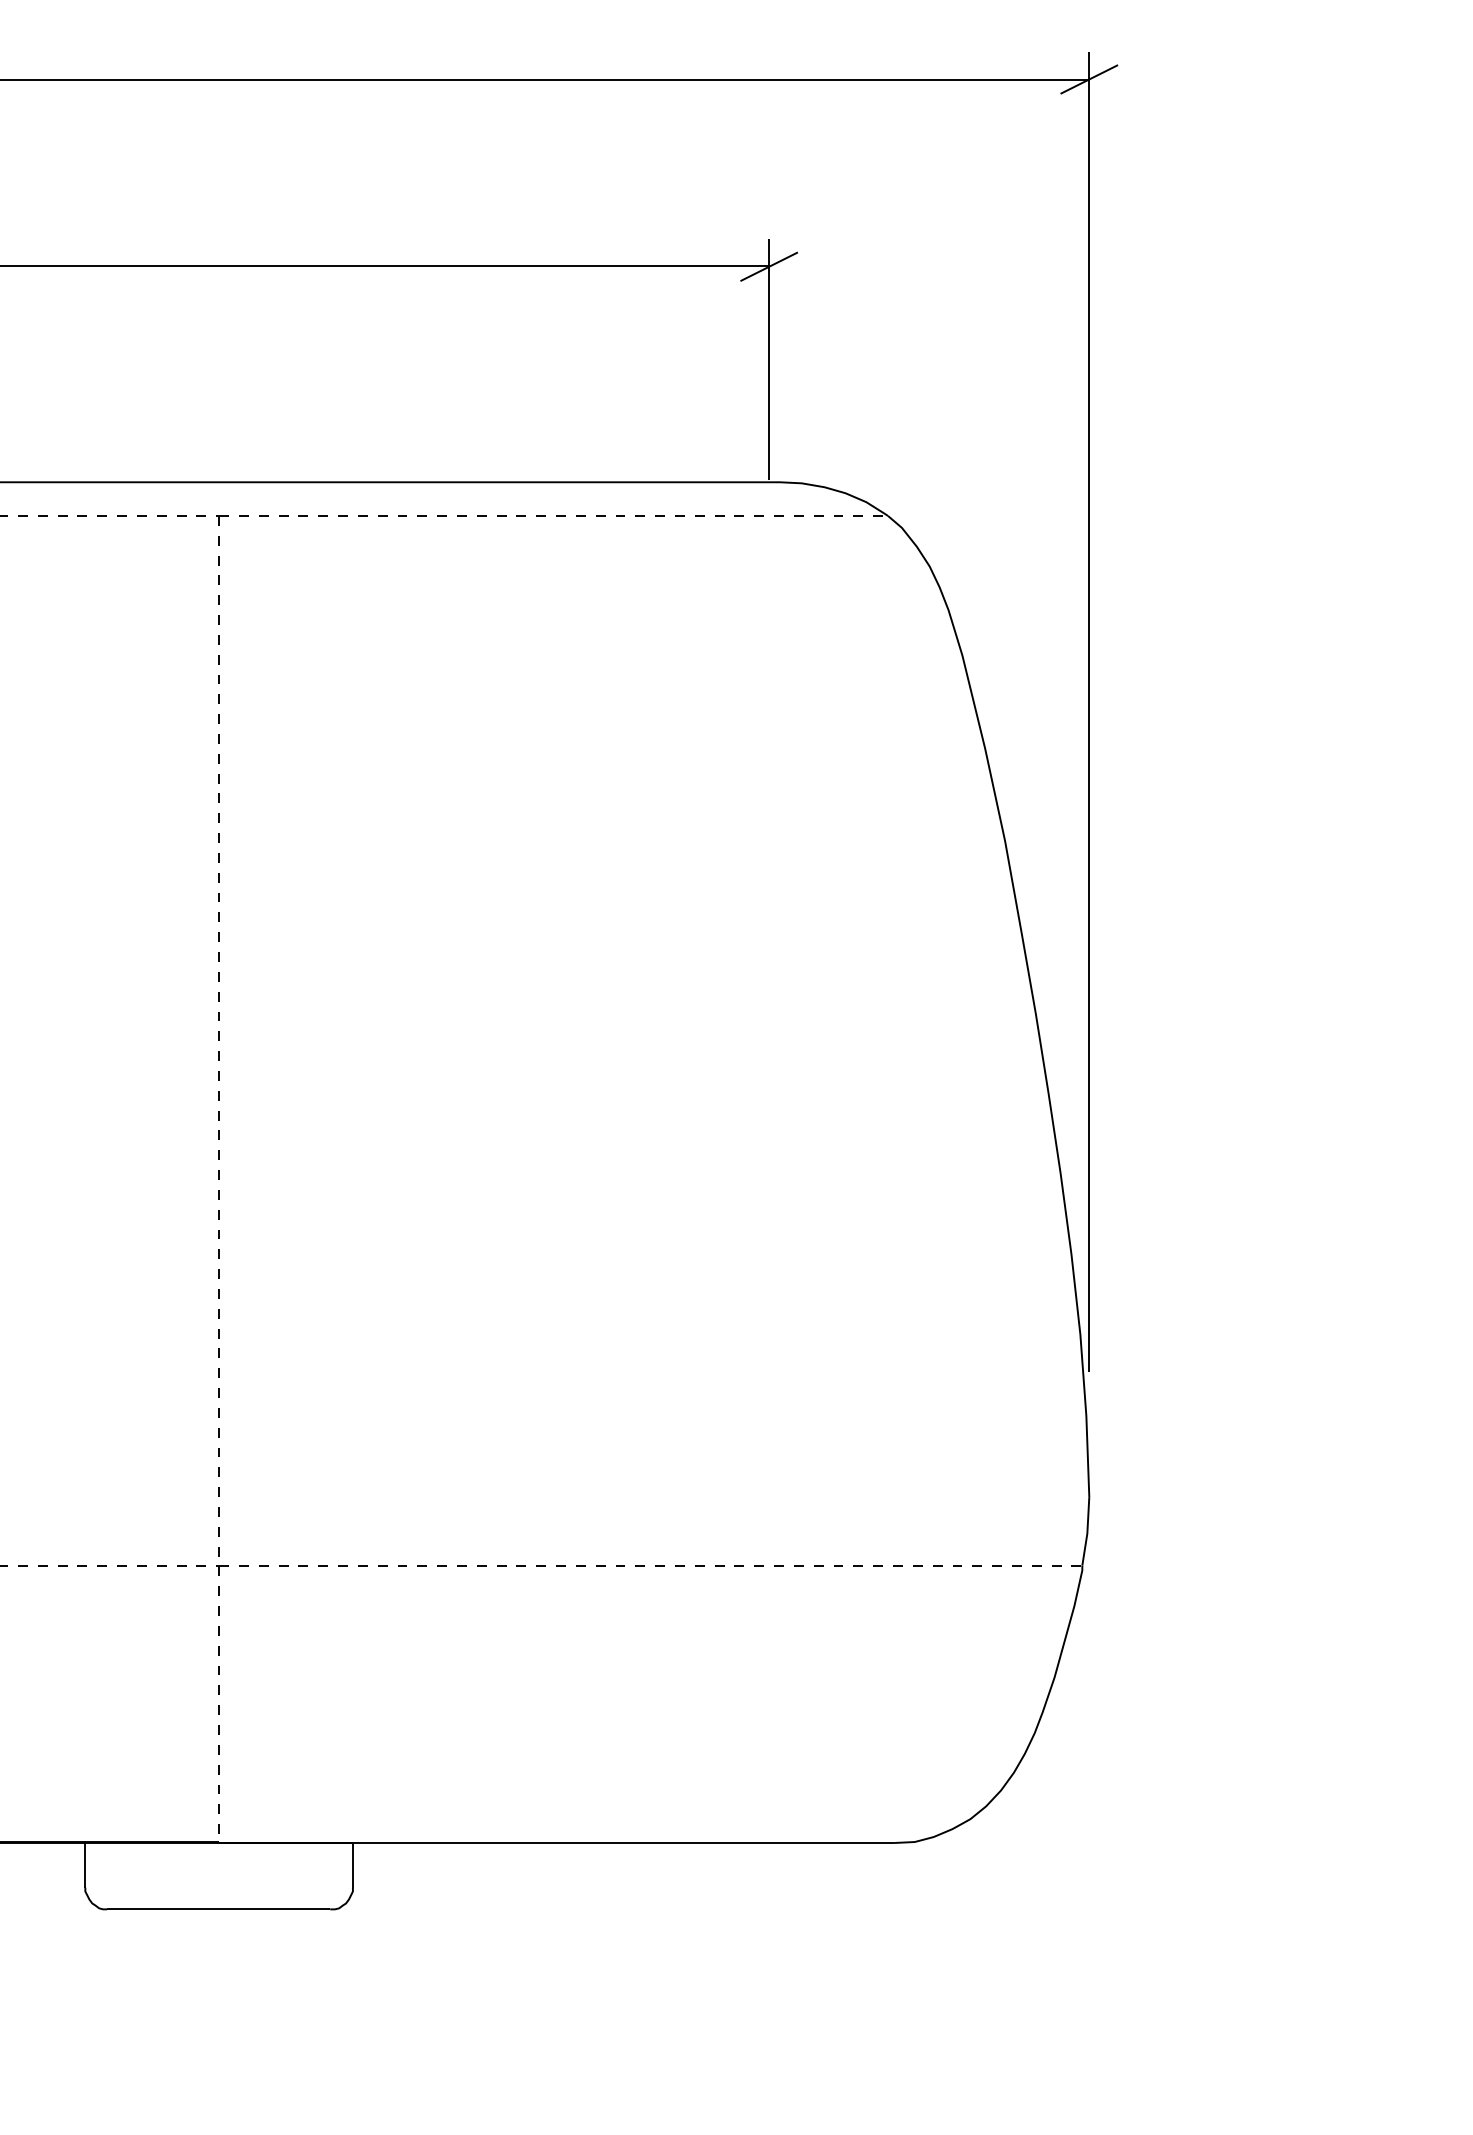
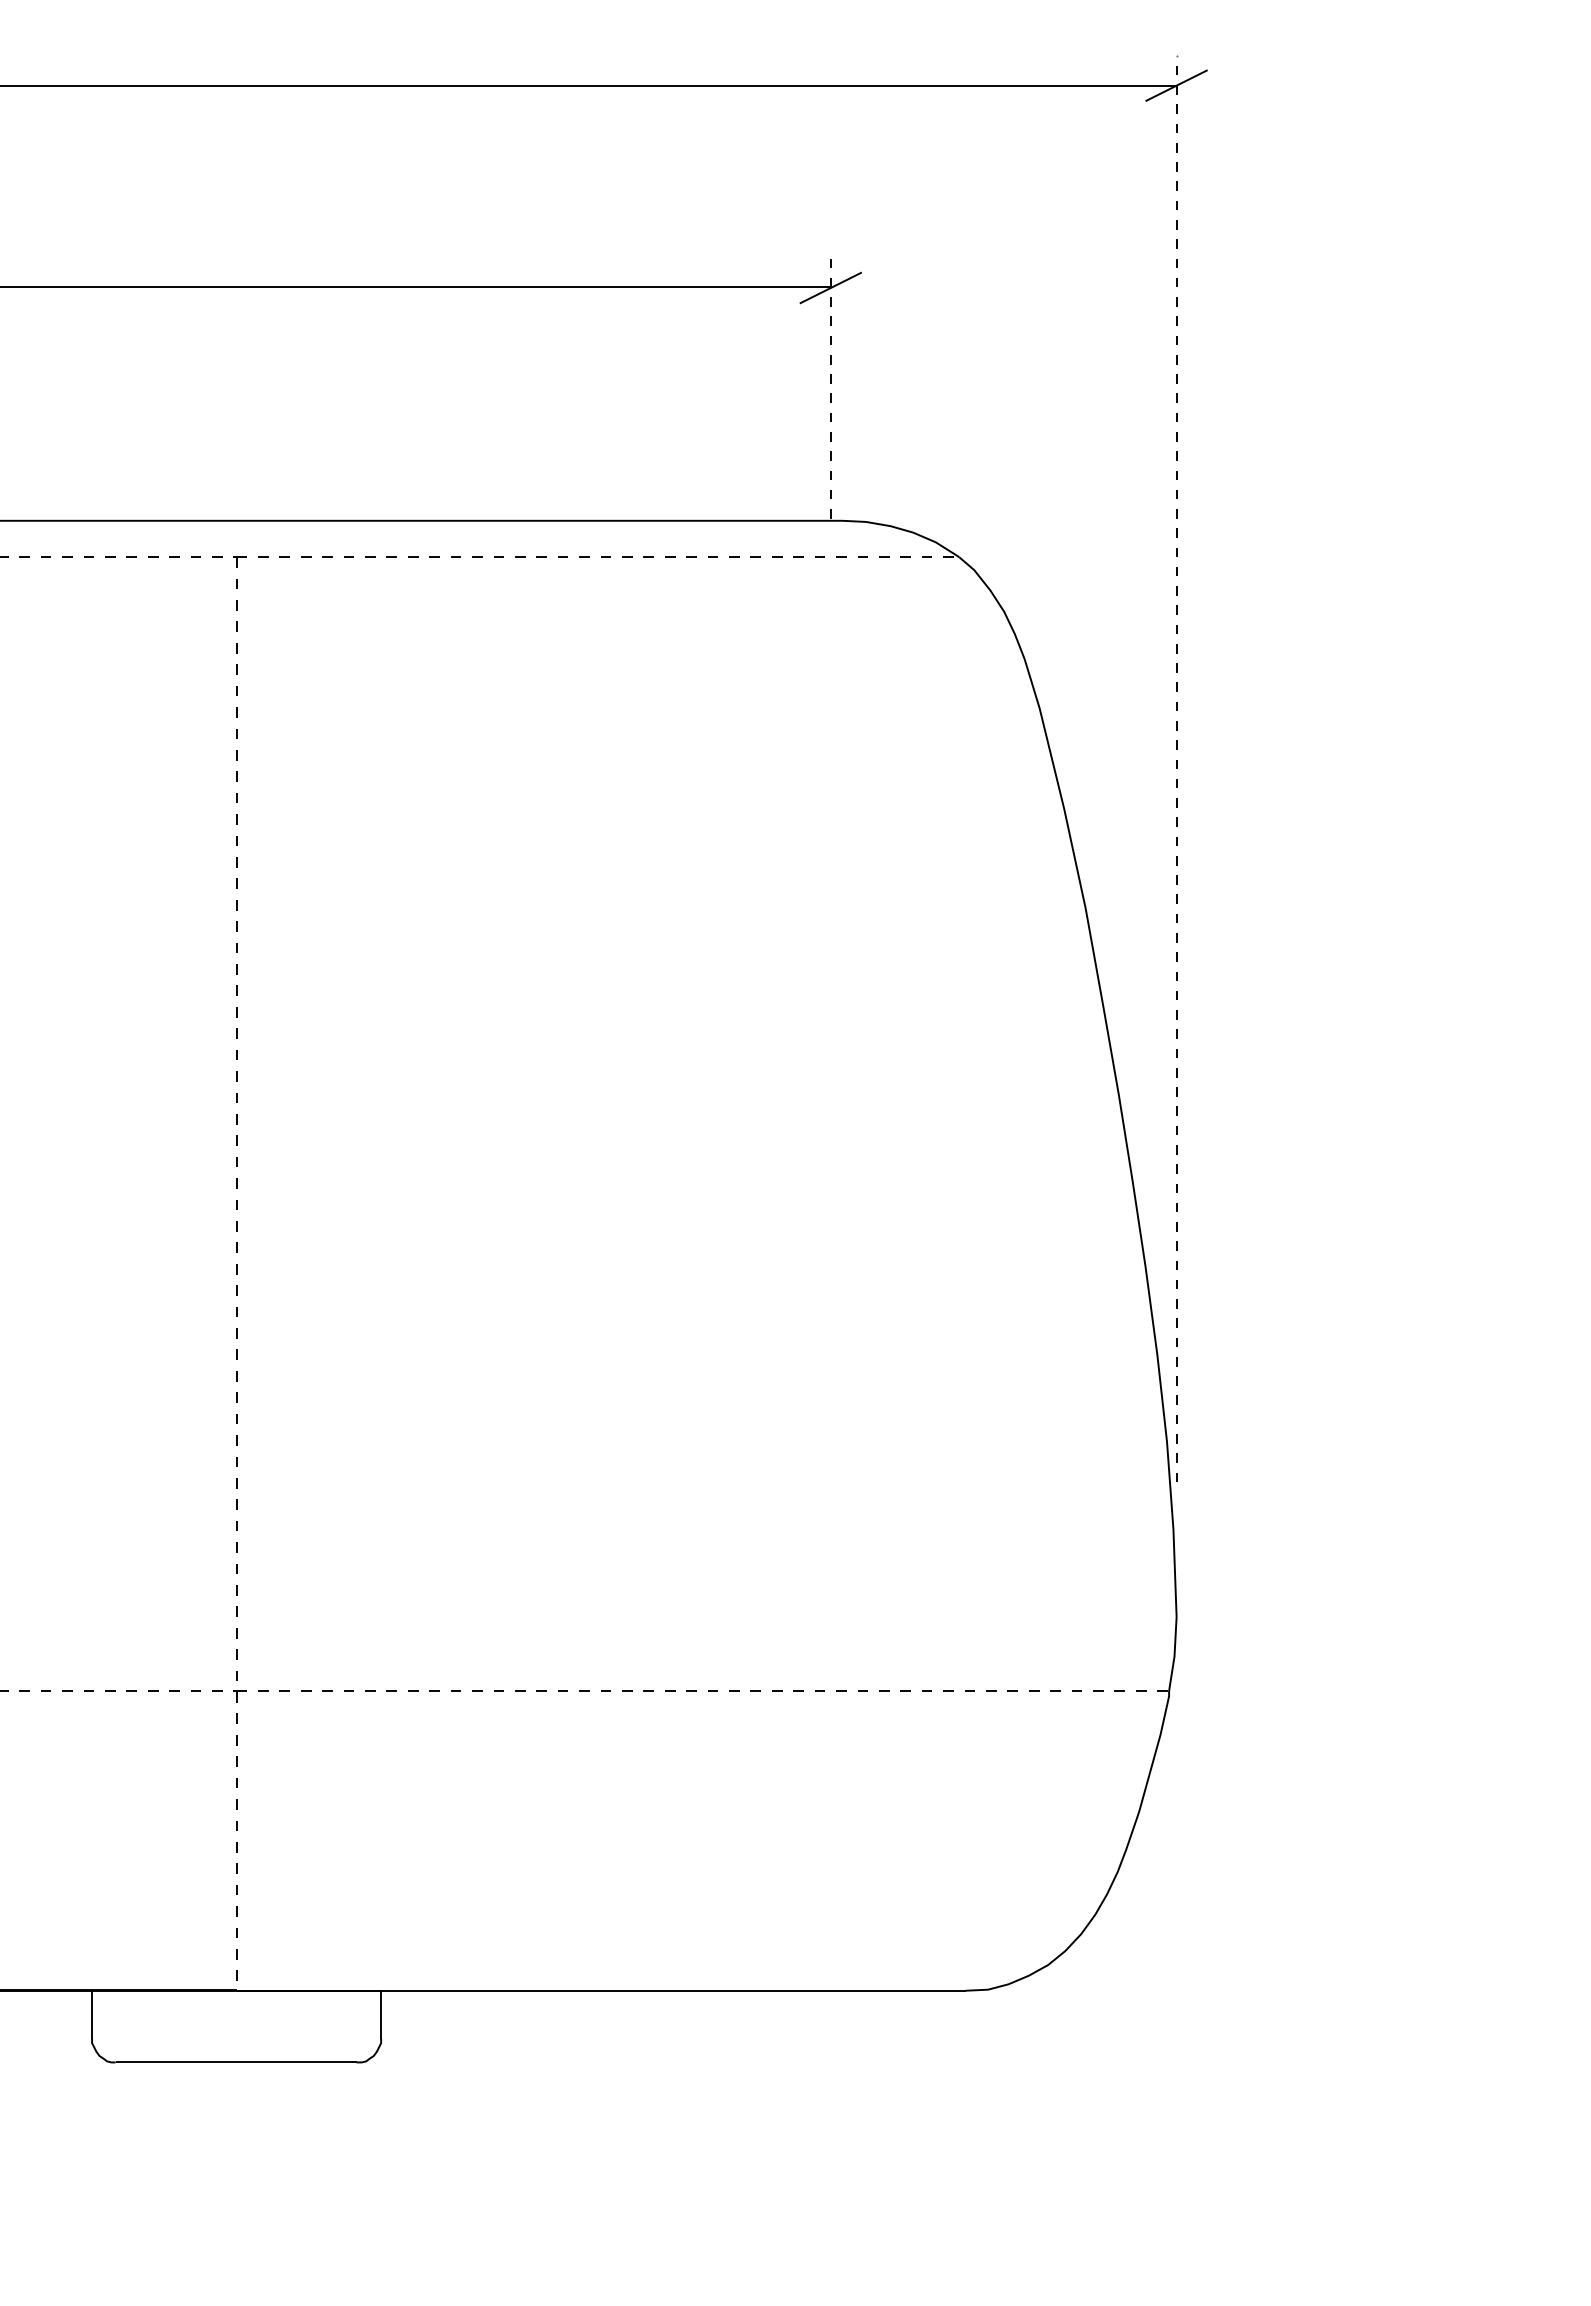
line: (768, 359) -> (830, 388), solid -> dashed
line: (1089, 711) -> (1176, 768), solid -> dashed

